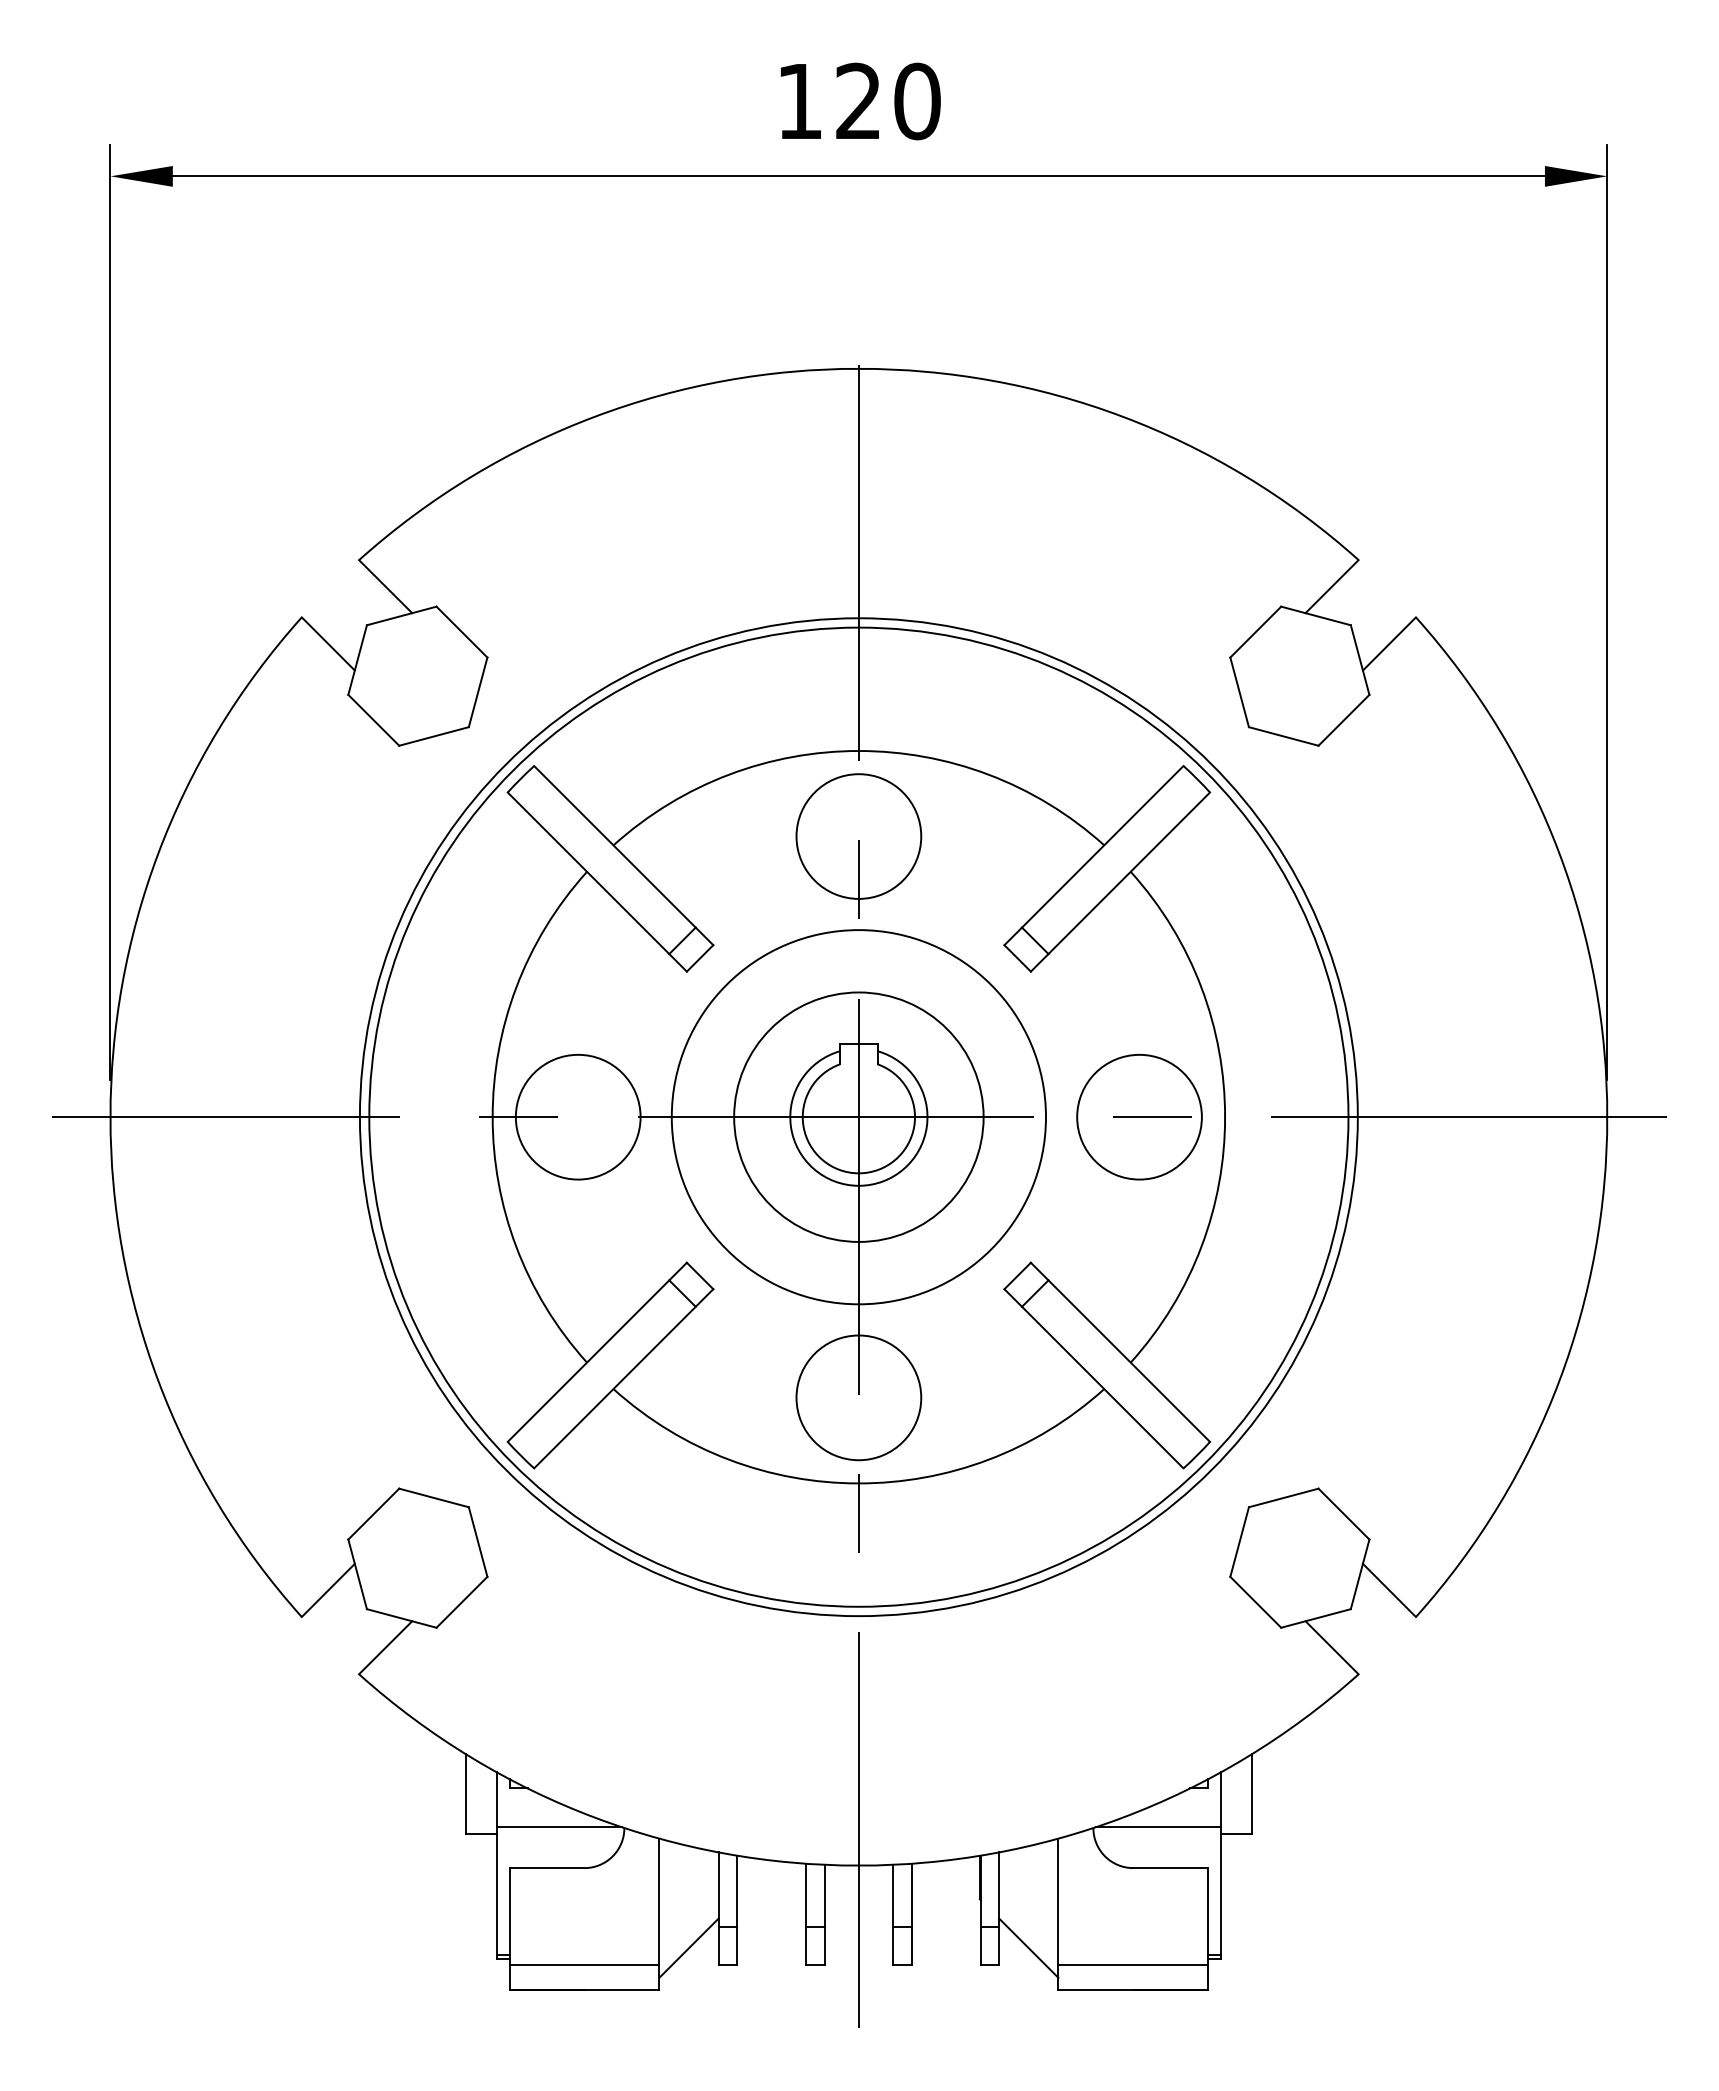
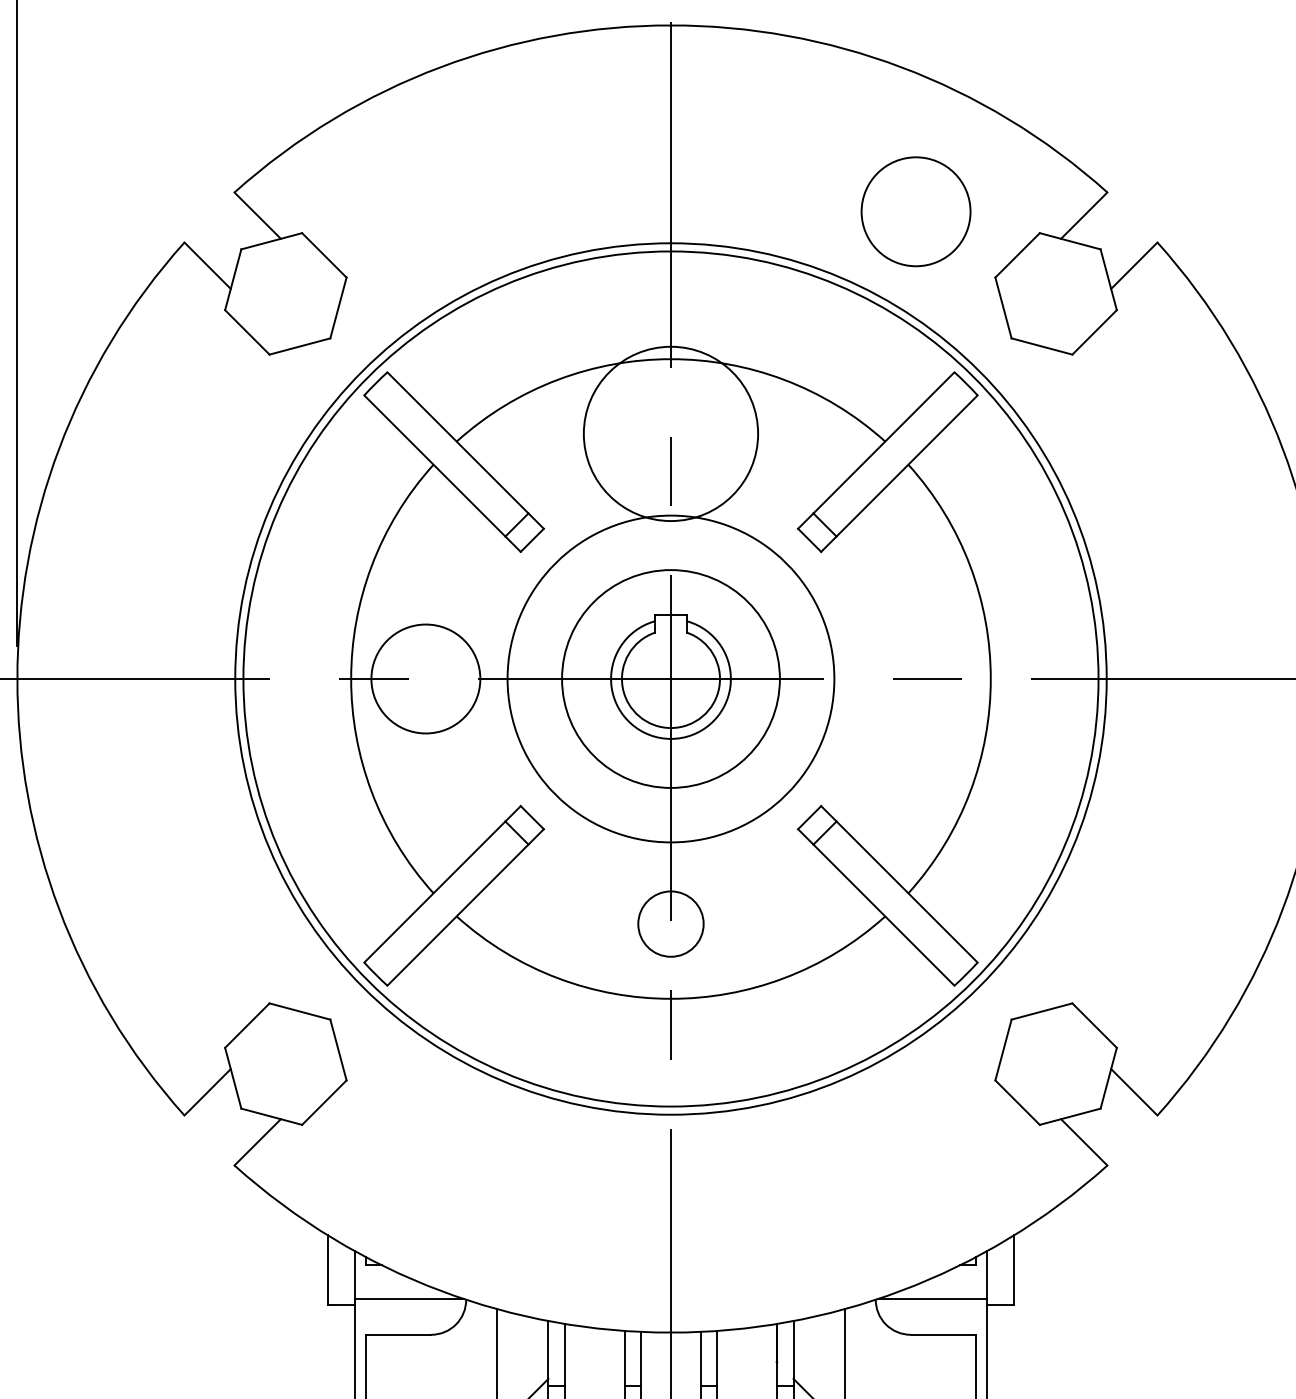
circle: (858, 836) -> (670, 433), size x1.6
circle: (1139, 1117) -> (916, 212), moved
circle: (858, 1397) -> (670, 923), size x0.6

